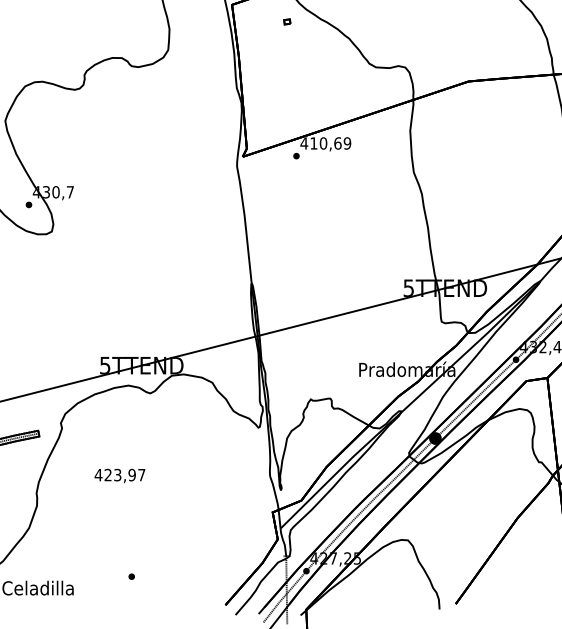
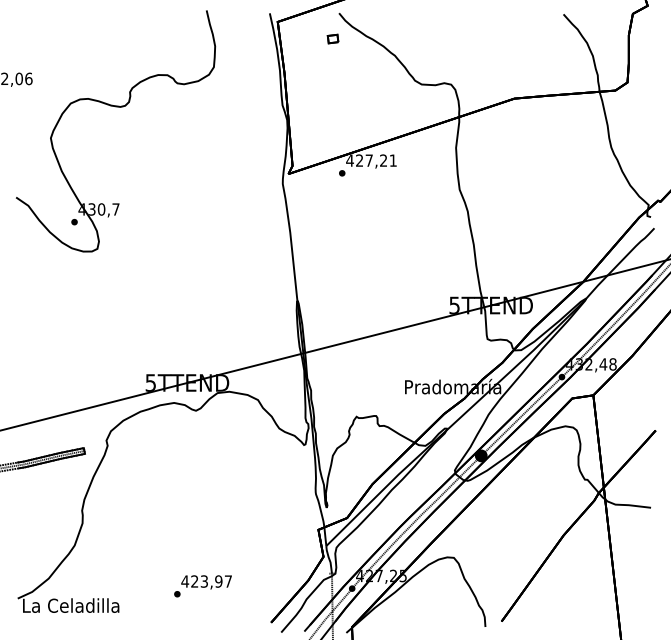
part: (286, 21) -> (332, 38), size x1.67
text: (330, 143) -> (376, 160), 410,69 -> 427,21
text: (119, 476) -> (206, 582), moved

